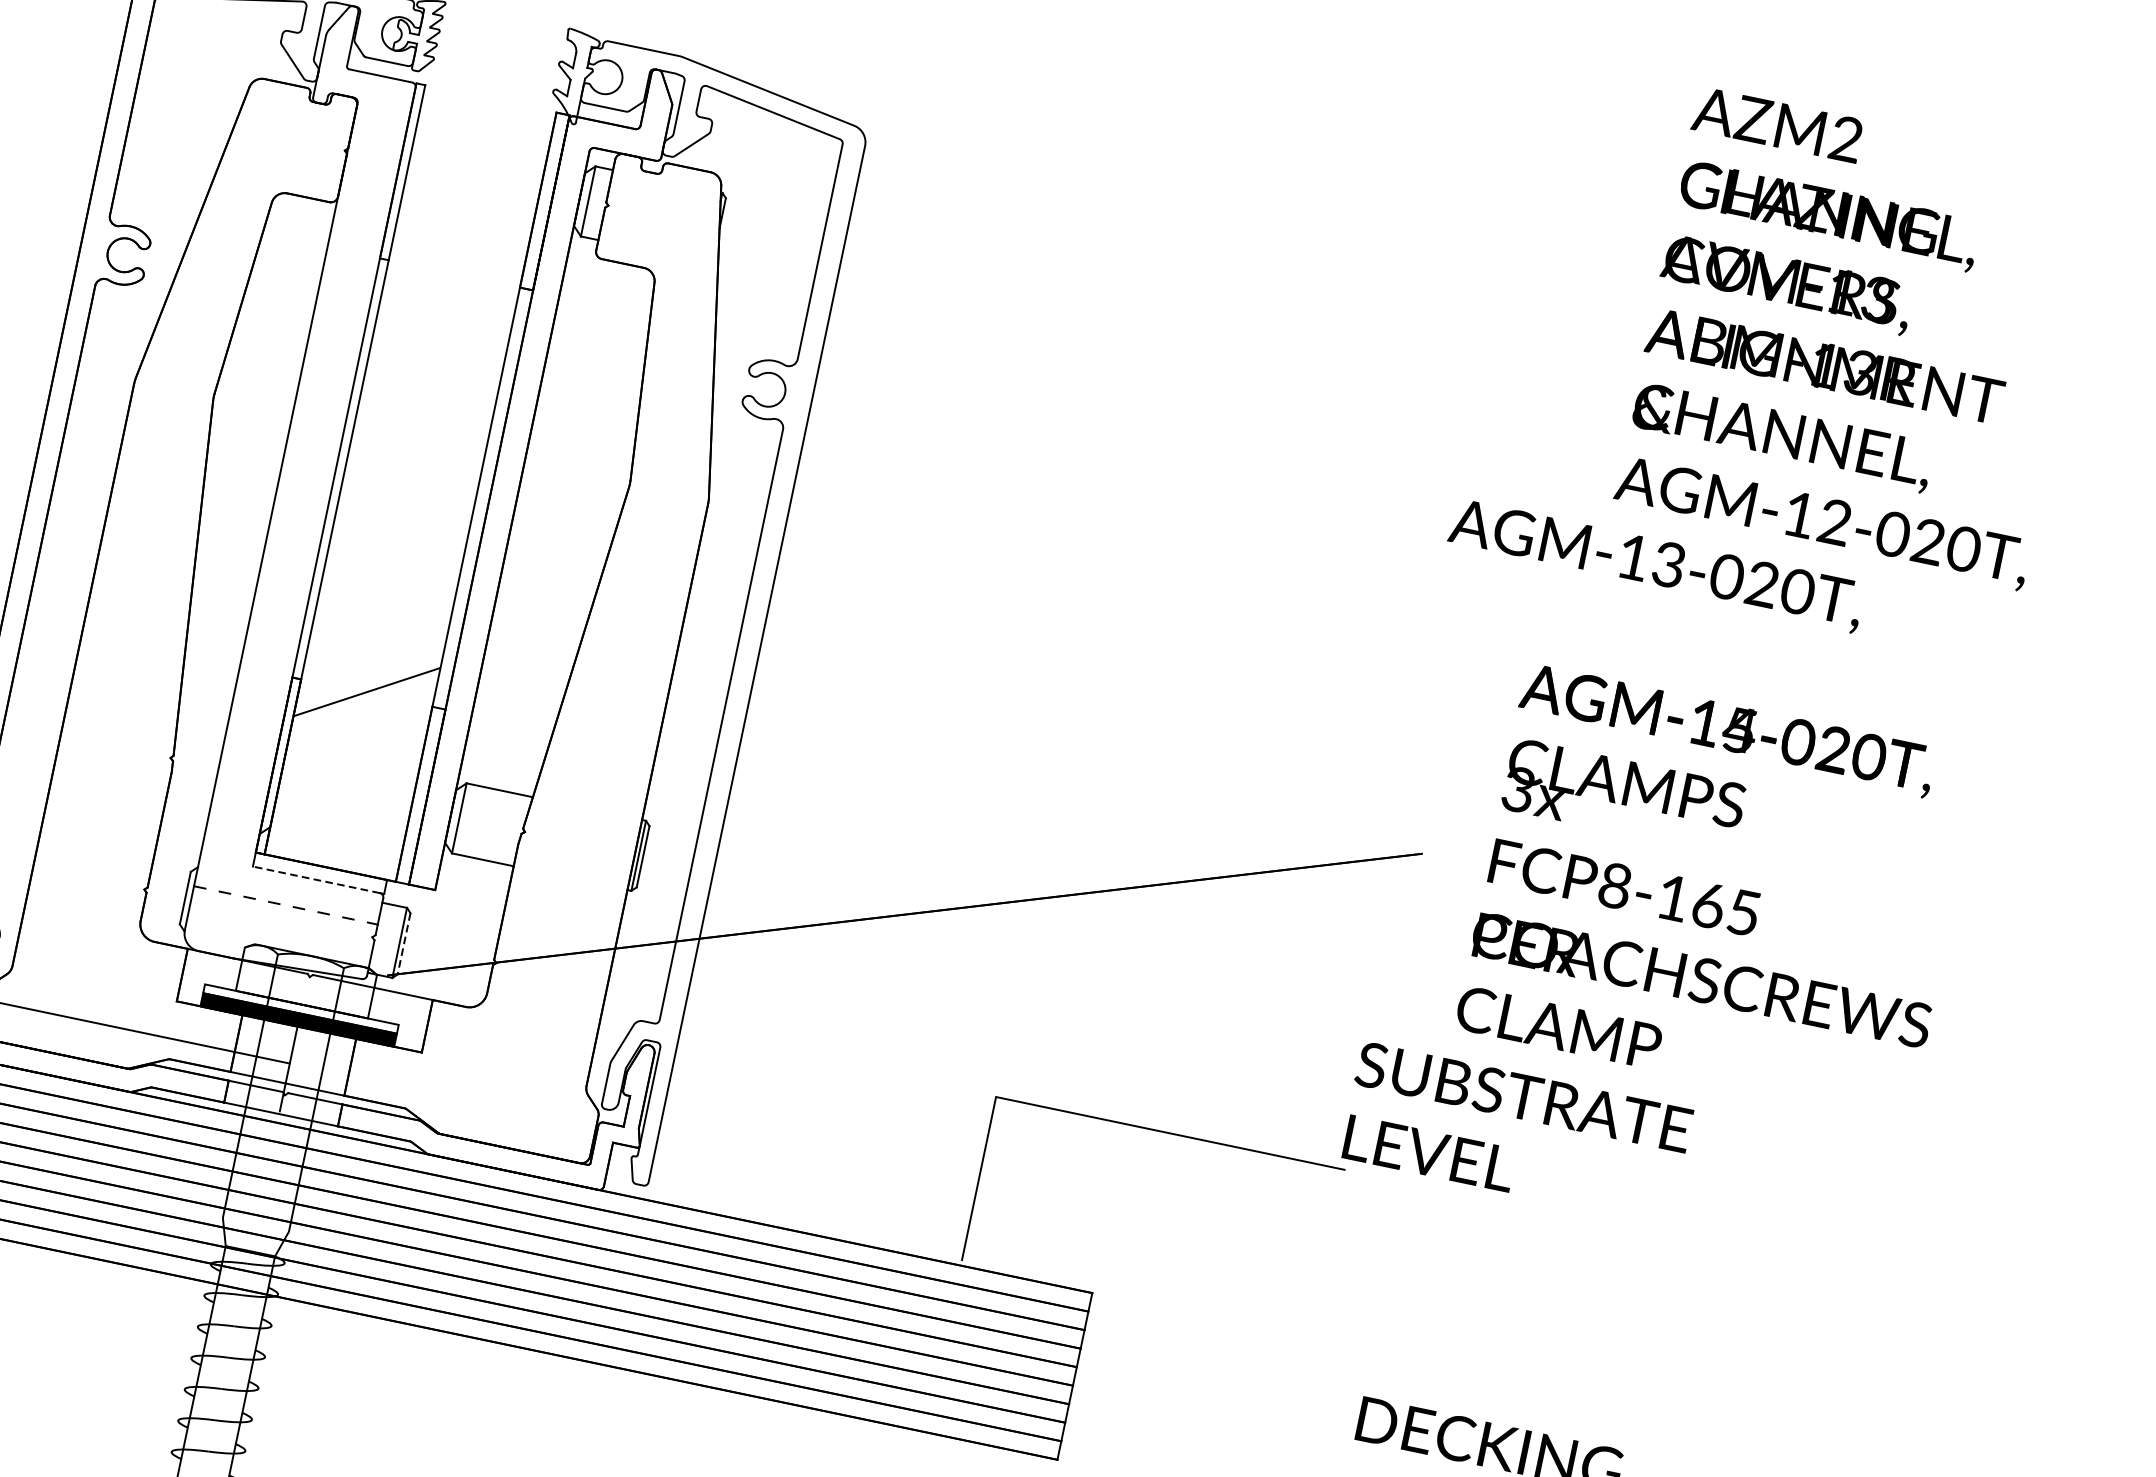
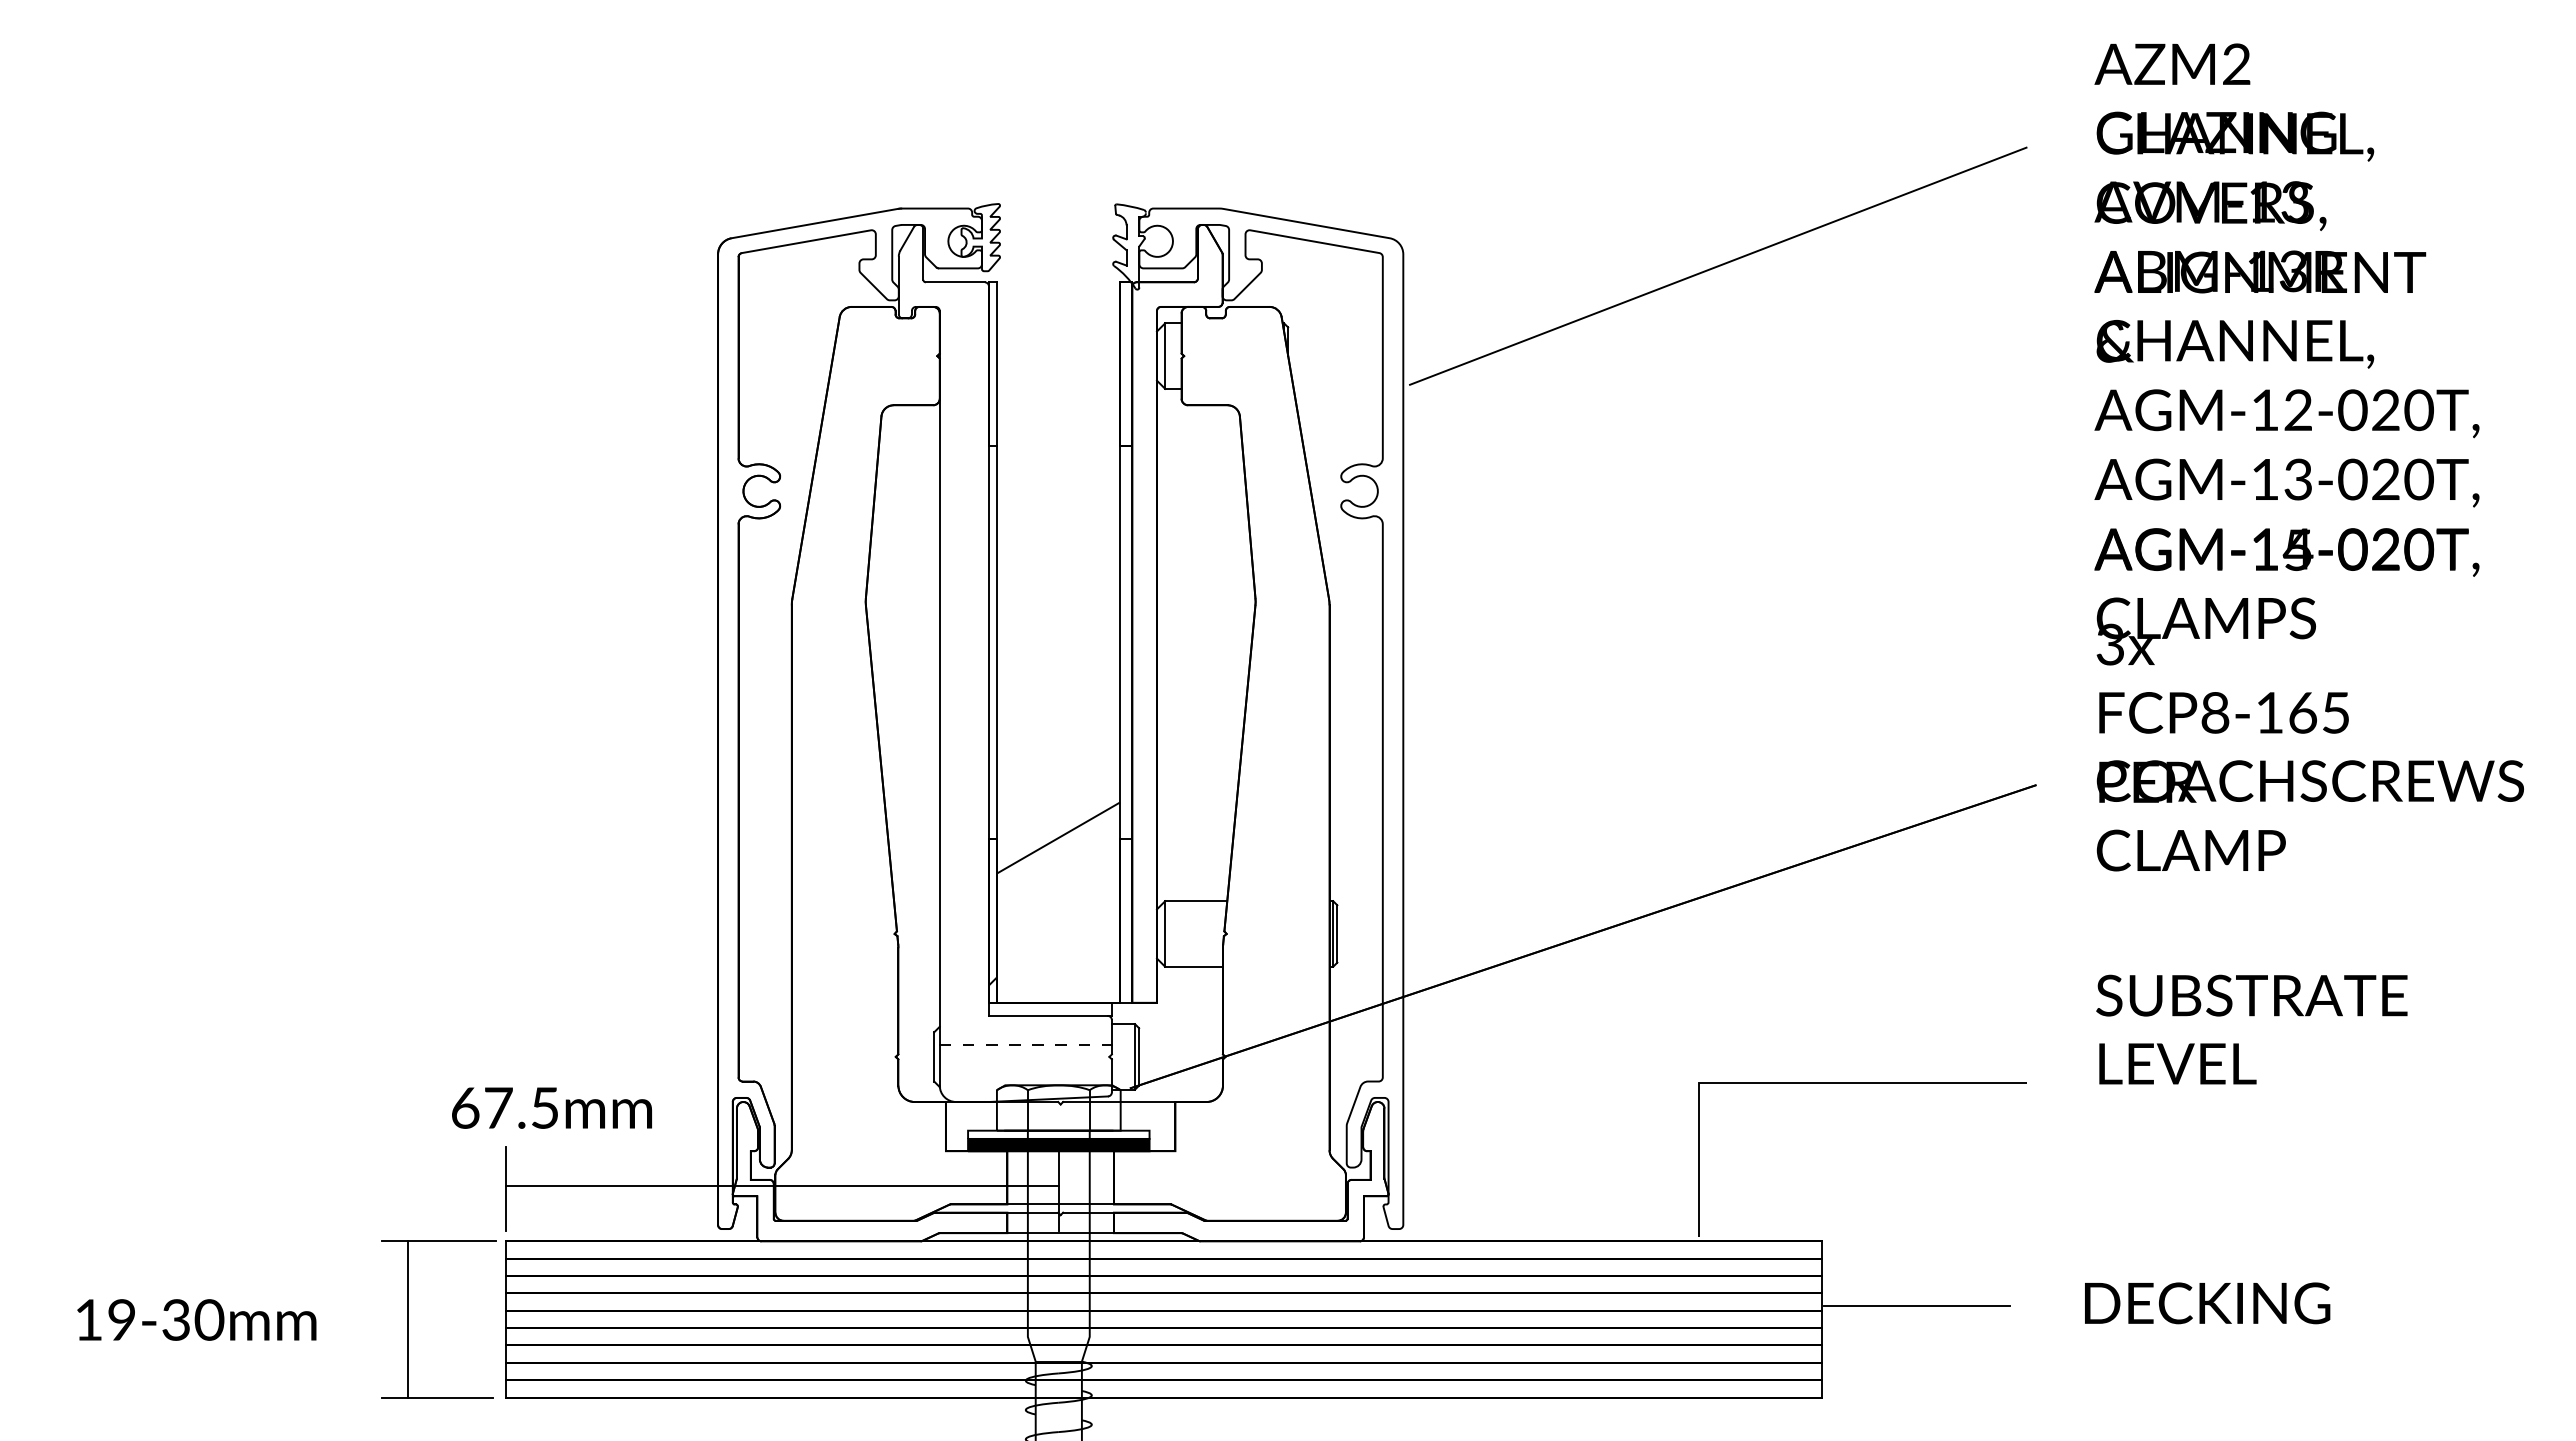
line: (1199, 228) -> (1718, 265), added
text: (1860, 338) -> (2286, 240), moved
text: (1655, 565) -> (2286, 482), moved
line: (315, 879) -> (1047, 1015), dashed -> solid
text: (1717, 892) -> (2308, 699), moved
line: (404, 943) -> (1139, 1056), dashed -> solid
text: (1515, 1133) -> (2251, 1029), moved
line: (1178, 1382) -> (1916, 1305), added

